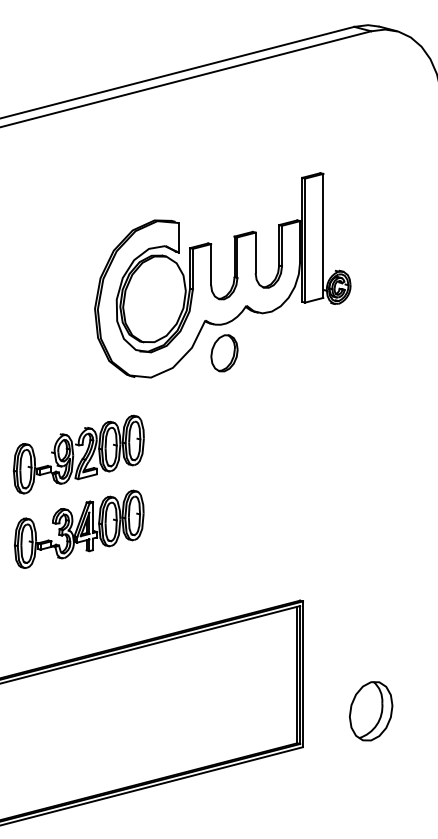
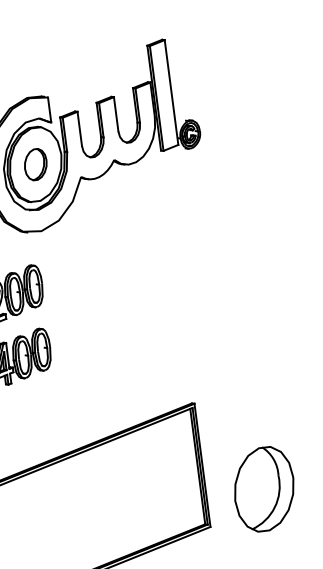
part: (224, 353) -> (35, 164), moved
part: (370, 710) -> (263, 488), size x1.67

